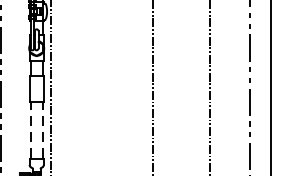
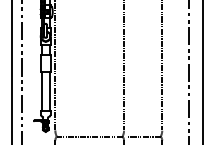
line: (30, 130) -> (41, 91), dashed -> solid
line: (42, 130) -> (49, 91), dashed -> solid

